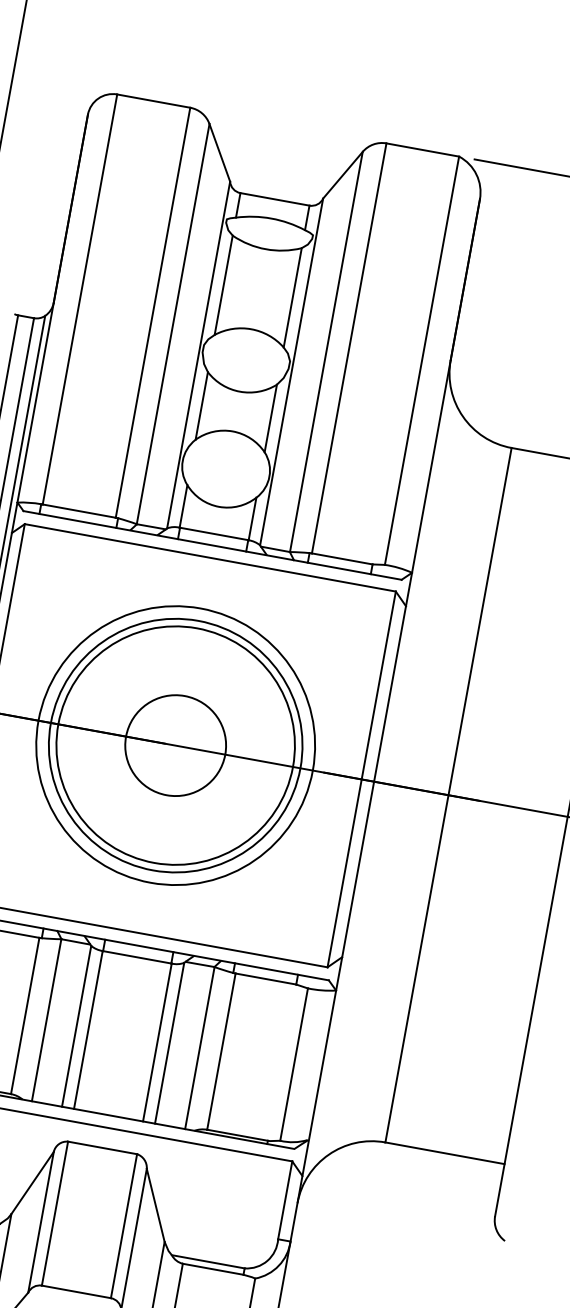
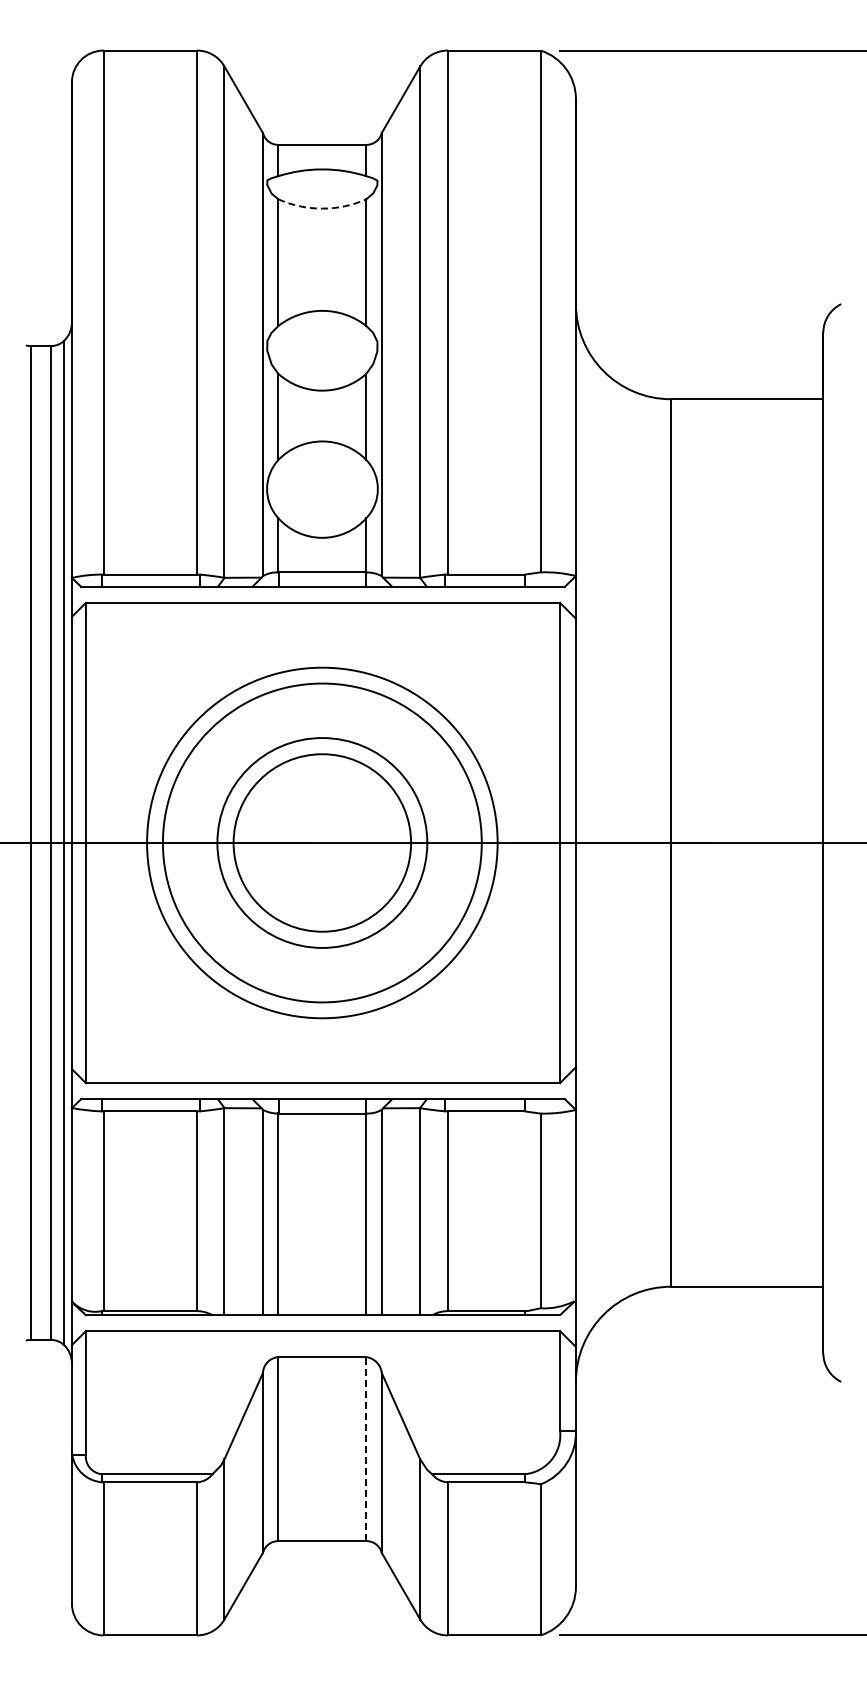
arc: (266, 249) -> (322, 208), solid -> dashed
circle: (175, 745) -> (321, 842), size x1.4
circle: (175, 745) -> (322, 842), size x0.7
line: (123, 1226) -> (366, 1449), solid -> dashed

